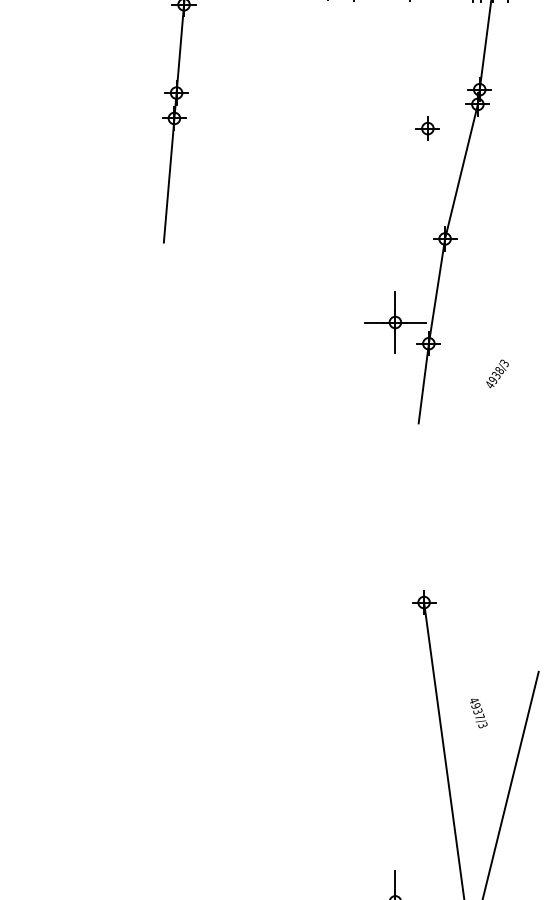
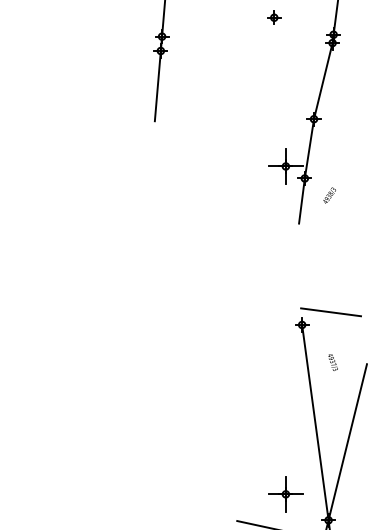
part: (428, 128) -> (274, 17), moved
text: (497, 373) -> (329, 195), moved
line: (475, 580) -> (331, 312), added
text: (477, 713) -> (332, 362), moved

